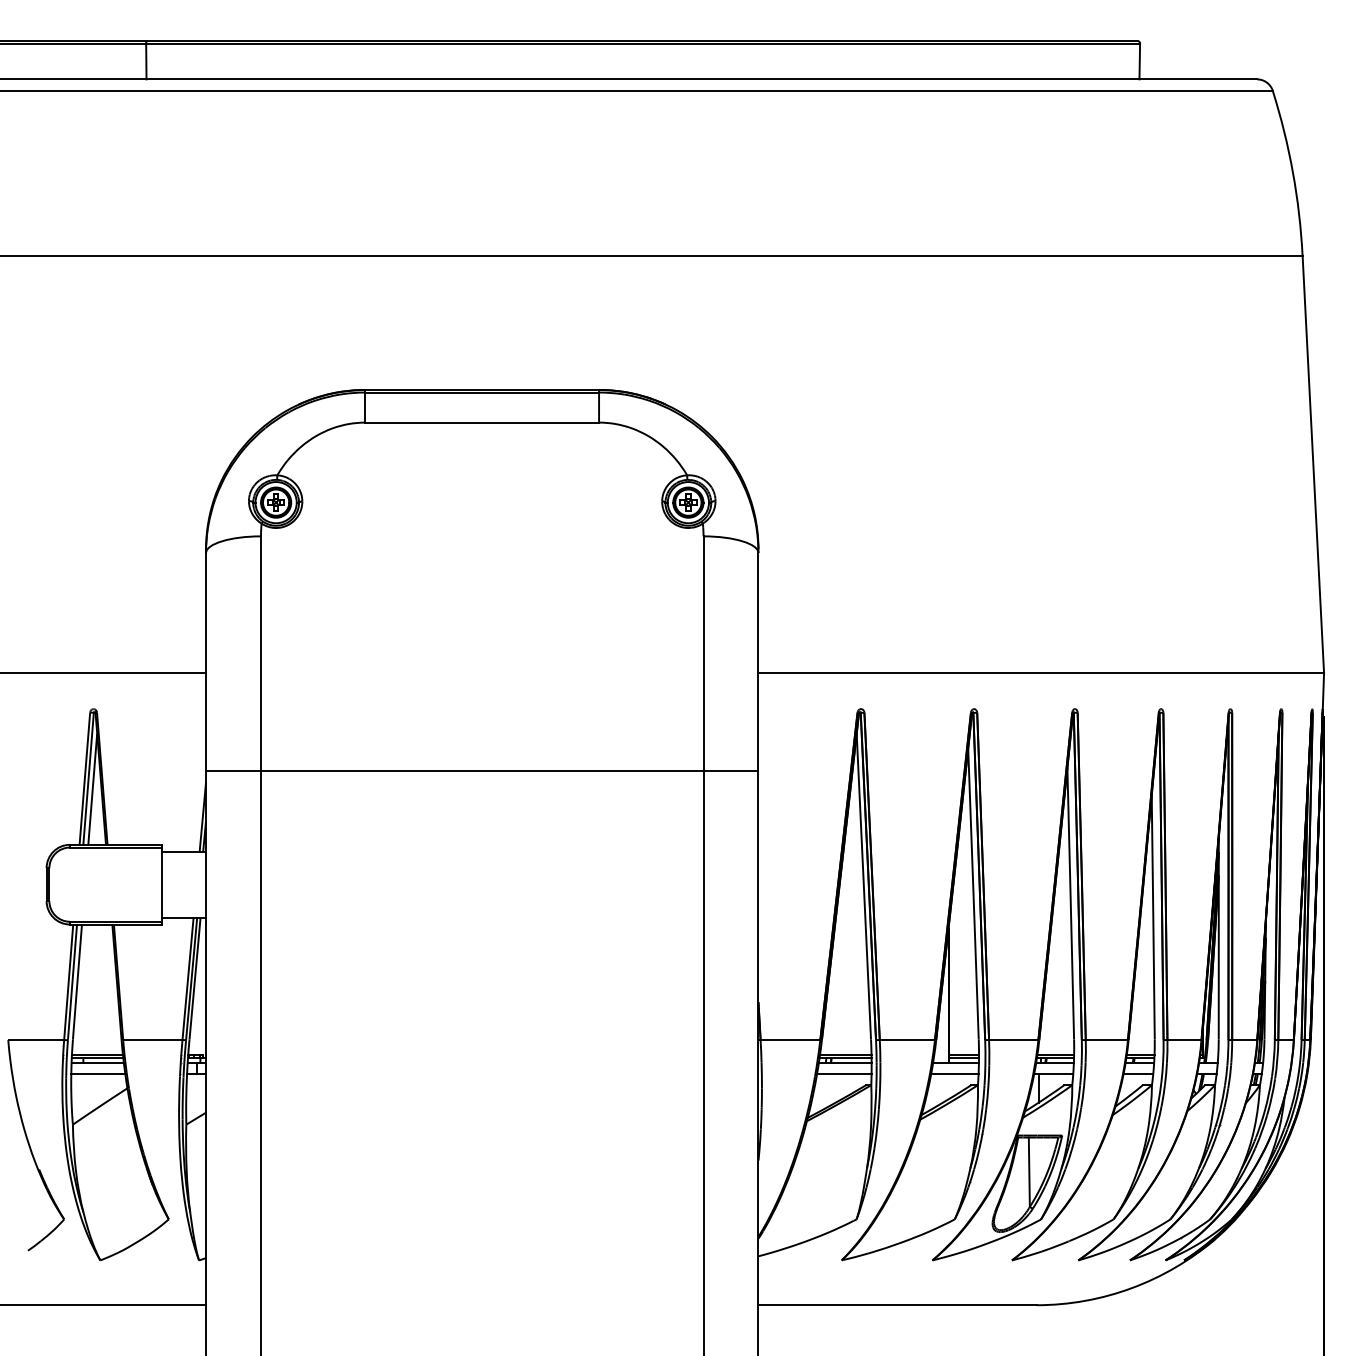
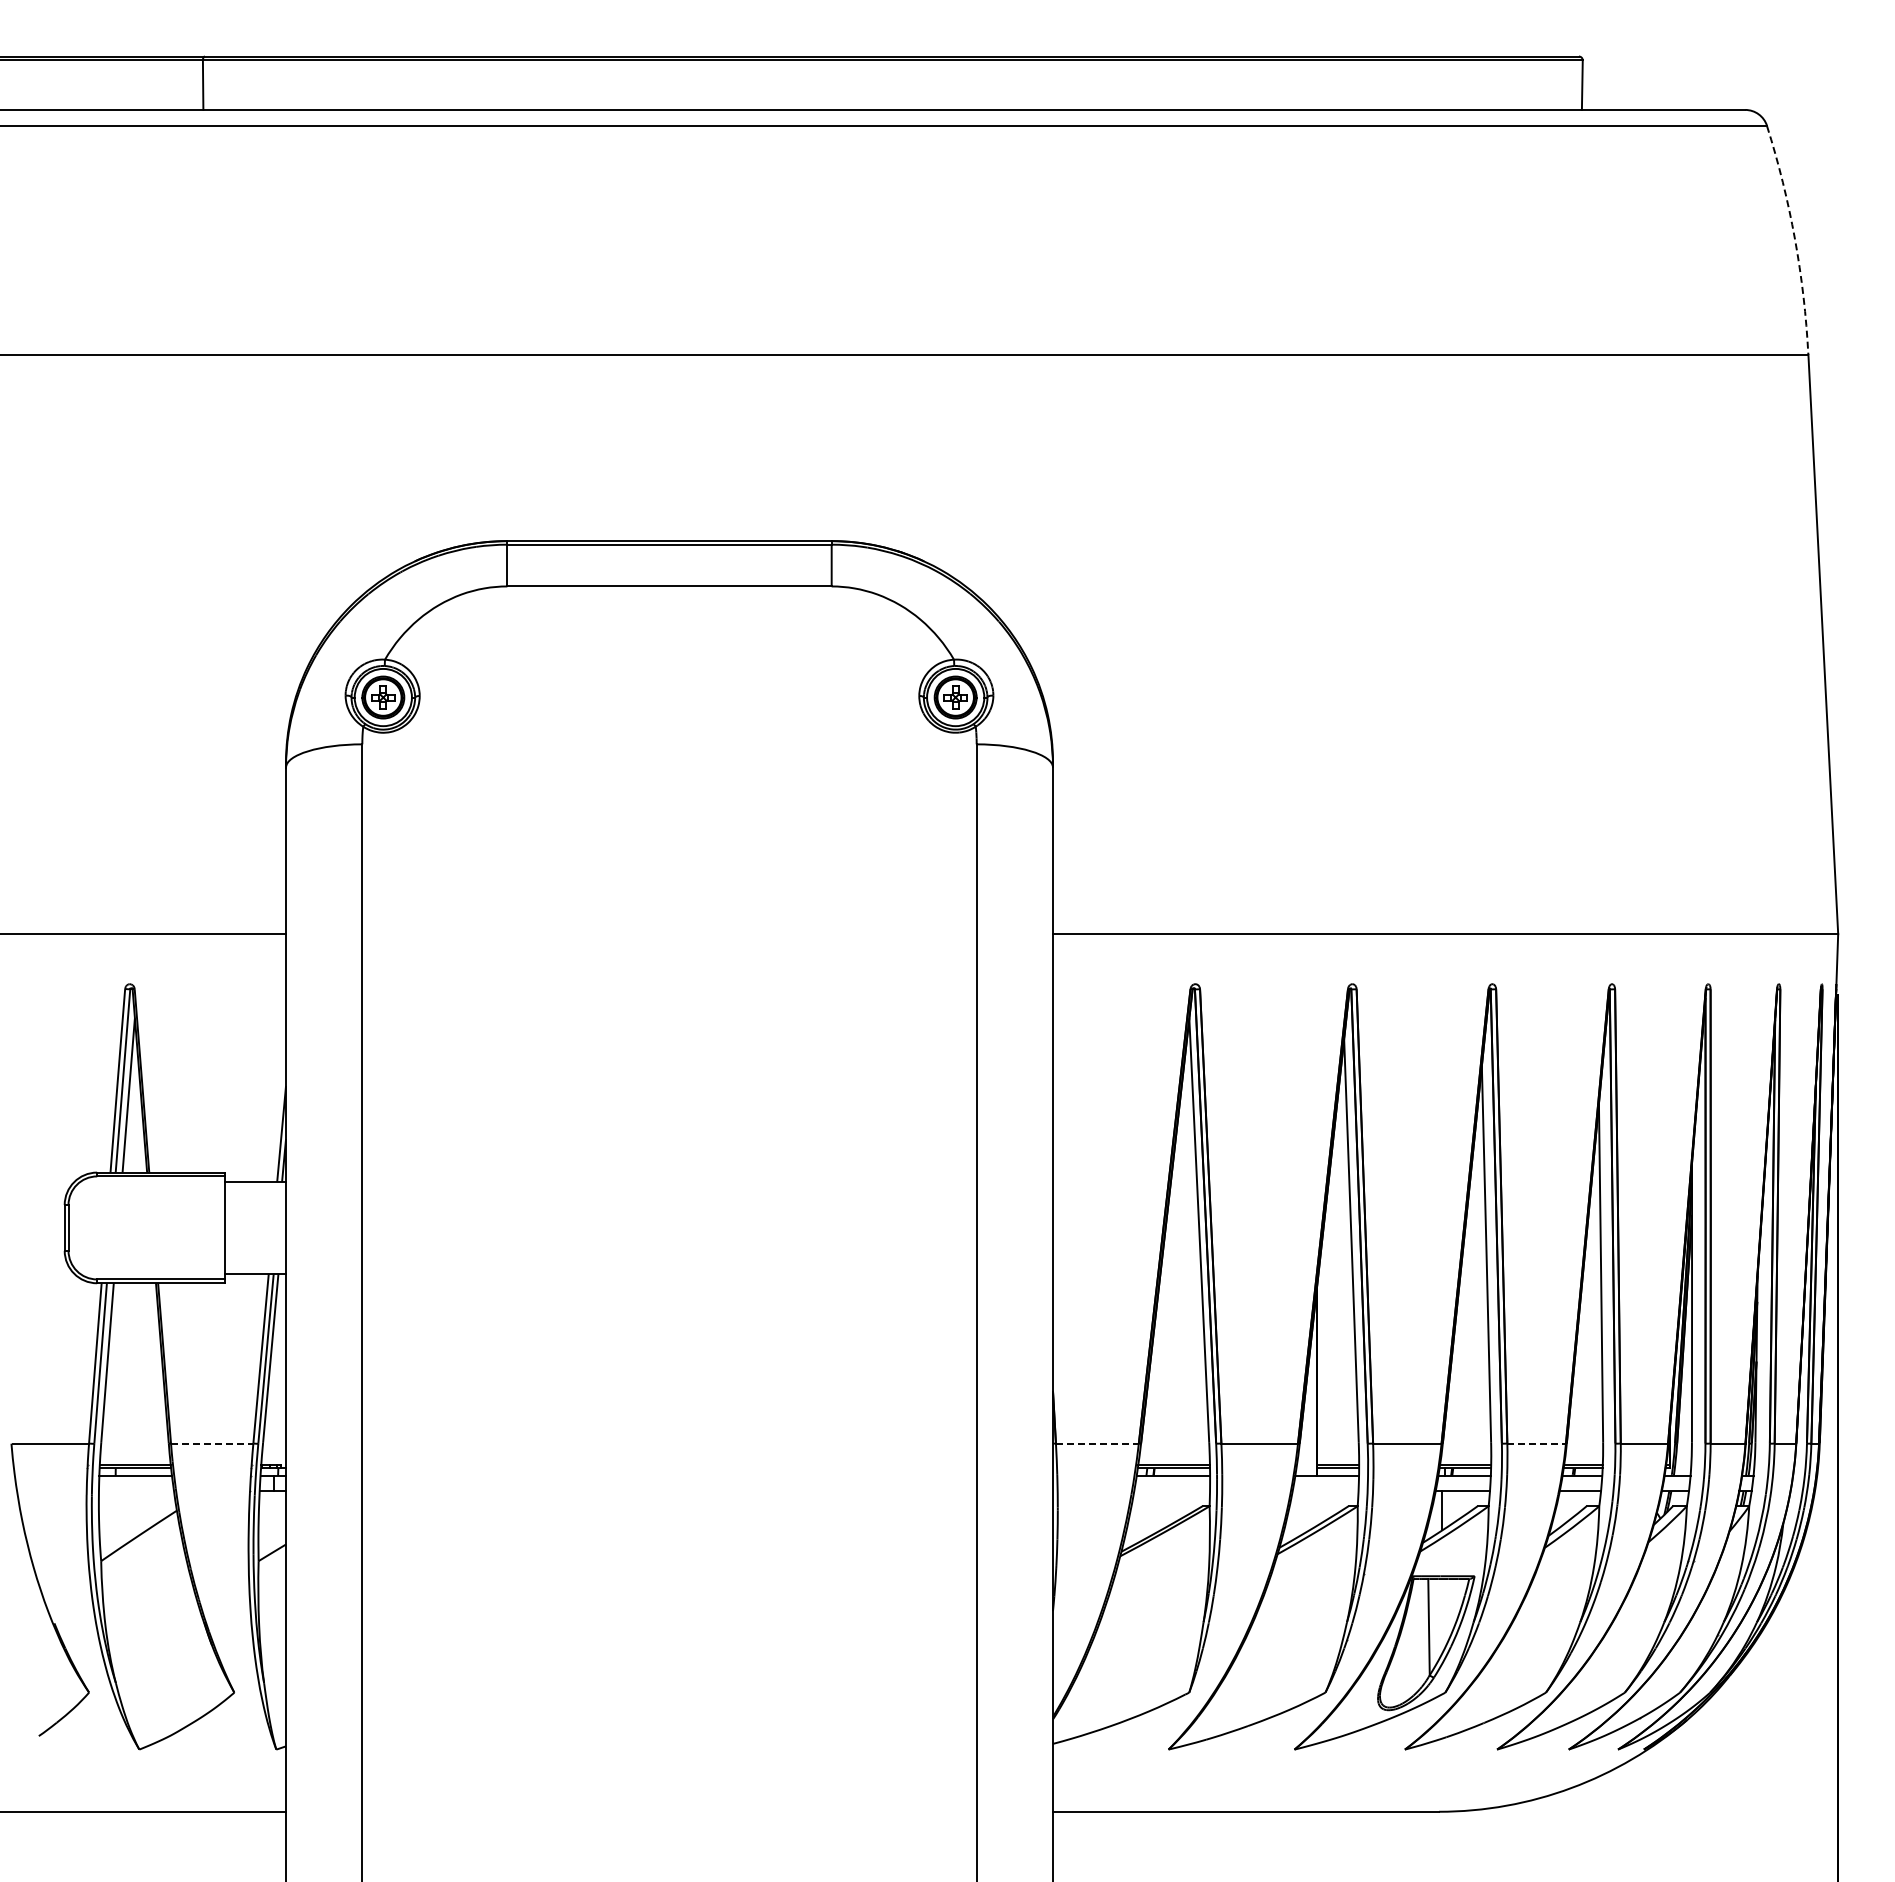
arc: (1292, 172) -> (1794, 239), solid -> dashed
line: (482, 771) -> (669, 1070), removed
line: (153, 1039) -> (212, 1443), solid -> dashed
line: (790, 1039) -> (1097, 1443), solid -> dashed
line: (1107, 1039) -> (1537, 1443), solid -> dashed
line: (98, 1074) -> (136, 1491), removed
line: (844, 1074) -> (1172, 1491), removed
line: (954, 1074) -> (1325, 1491), removed

